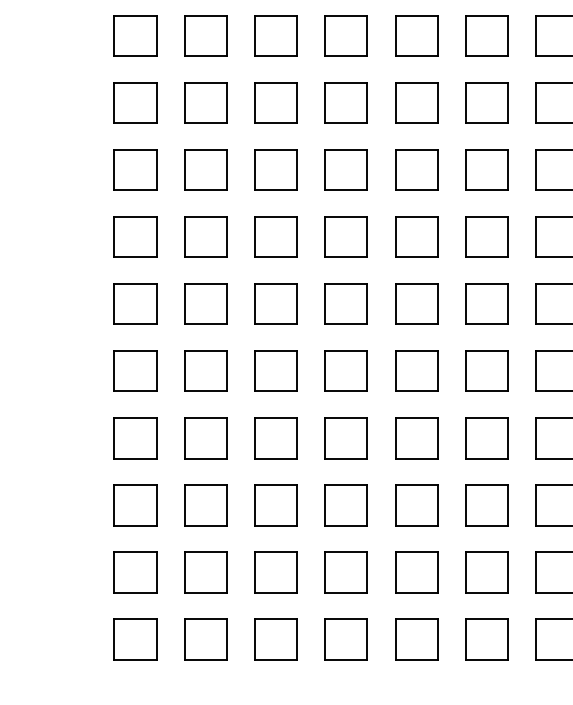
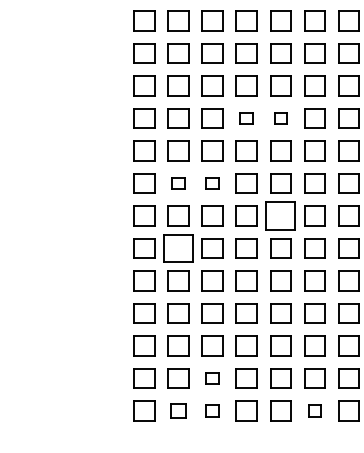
part: (346, 35) -> (246, 118), size x0.6
part: (416, 35) -> (280, 118), size x0.6
part: (205, 169) -> (178, 183), size x0.6
part: (275, 169) -> (212, 183), size x0.6
part: (416, 235) -> (280, 215), size x1.4
part: (205, 304) -> (178, 248), size x1.4
part: (275, 572) -> (212, 378), size x0.6
part: (205, 638) -> (178, 410), size x0.7
part: (275, 638) -> (212, 410), size x0.6
part: (486, 638) -> (314, 410), size x0.6

